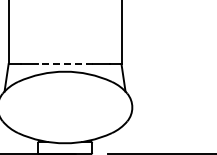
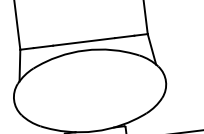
line: (64, 64) -> (83, 42), dashed -> solid

